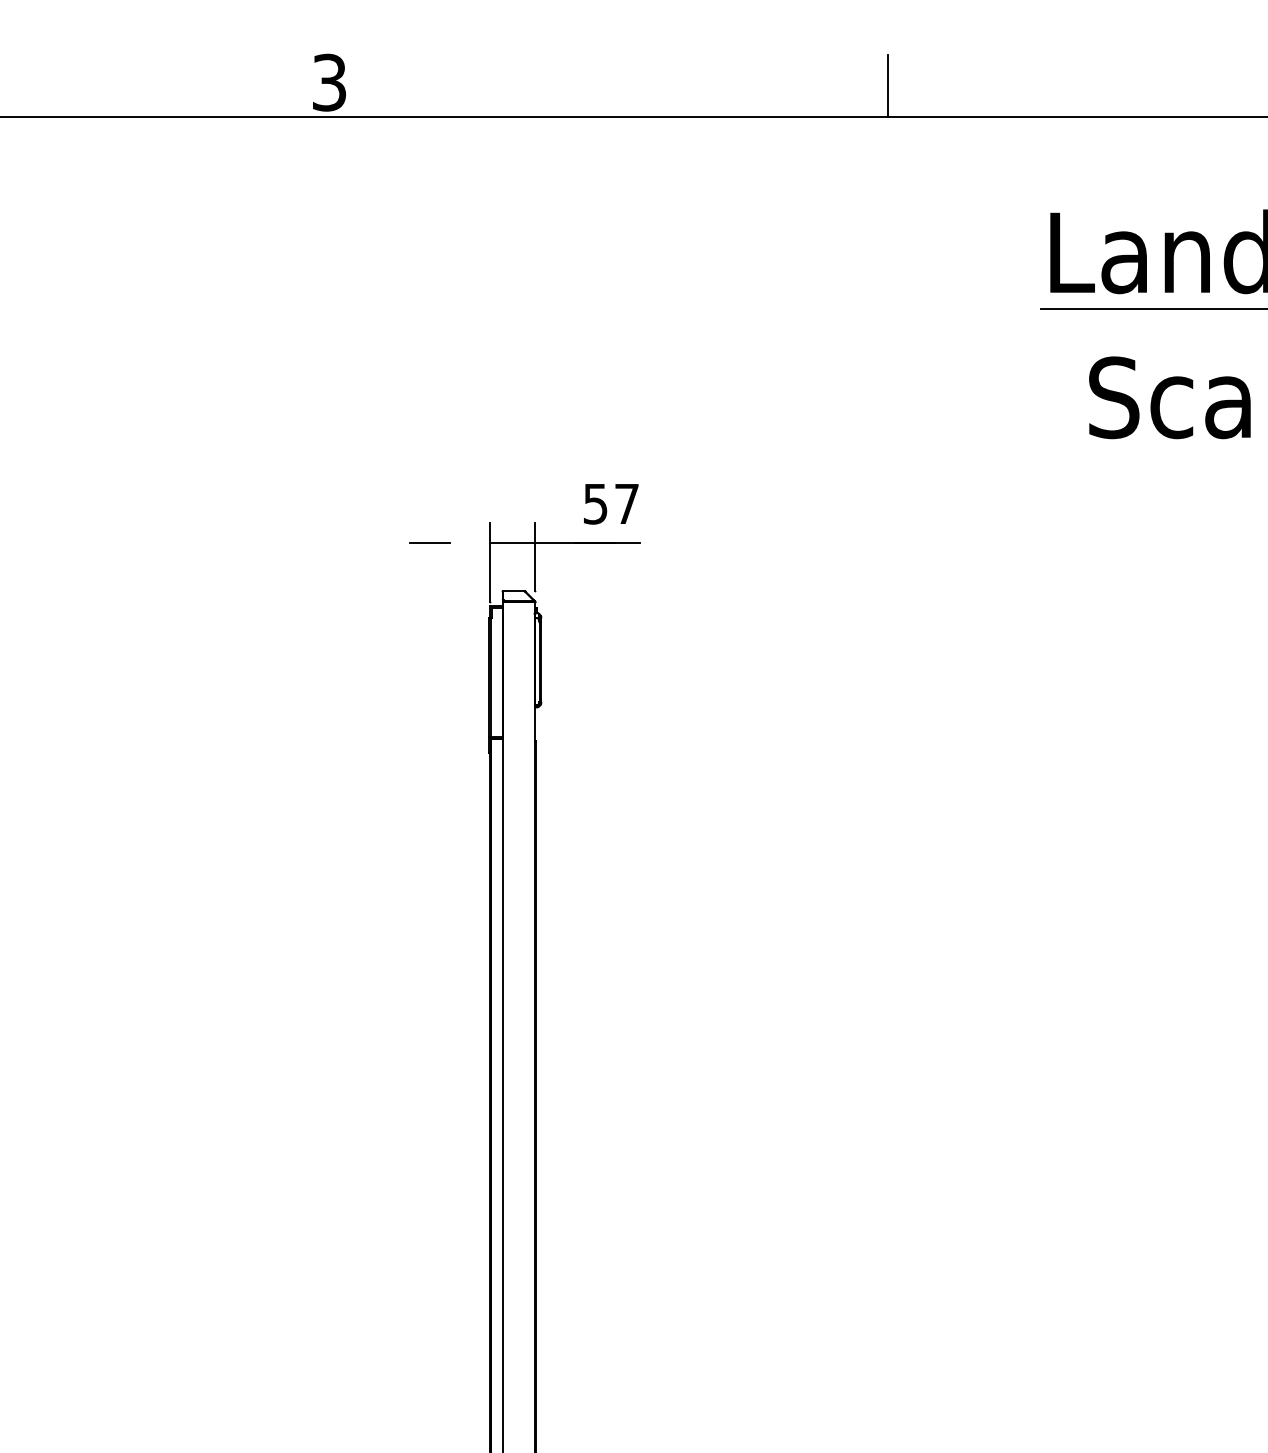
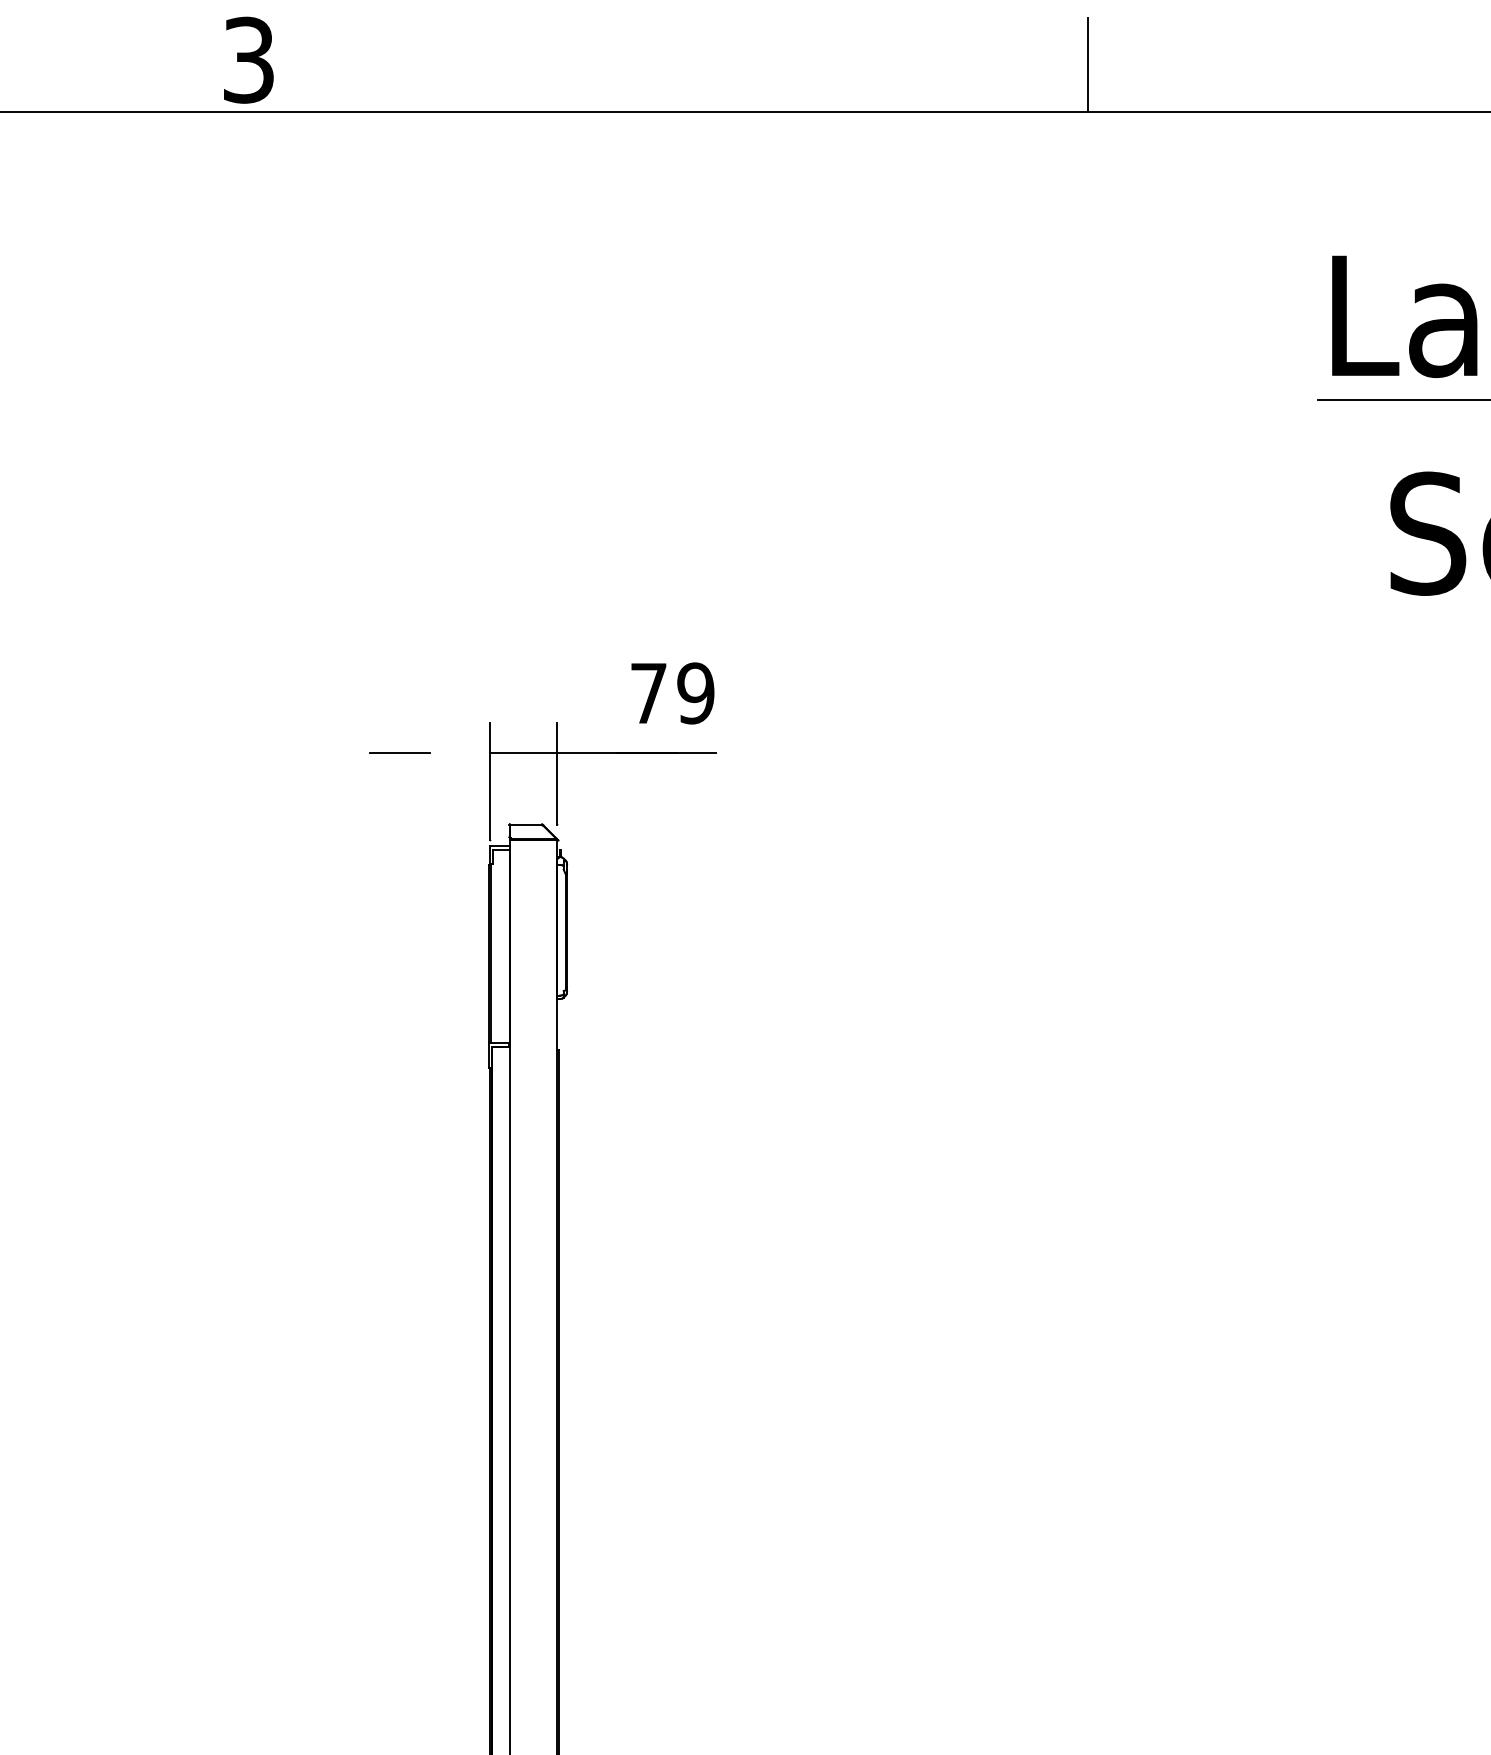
text: (611, 503) -> (672, 692), 57 -> 79

